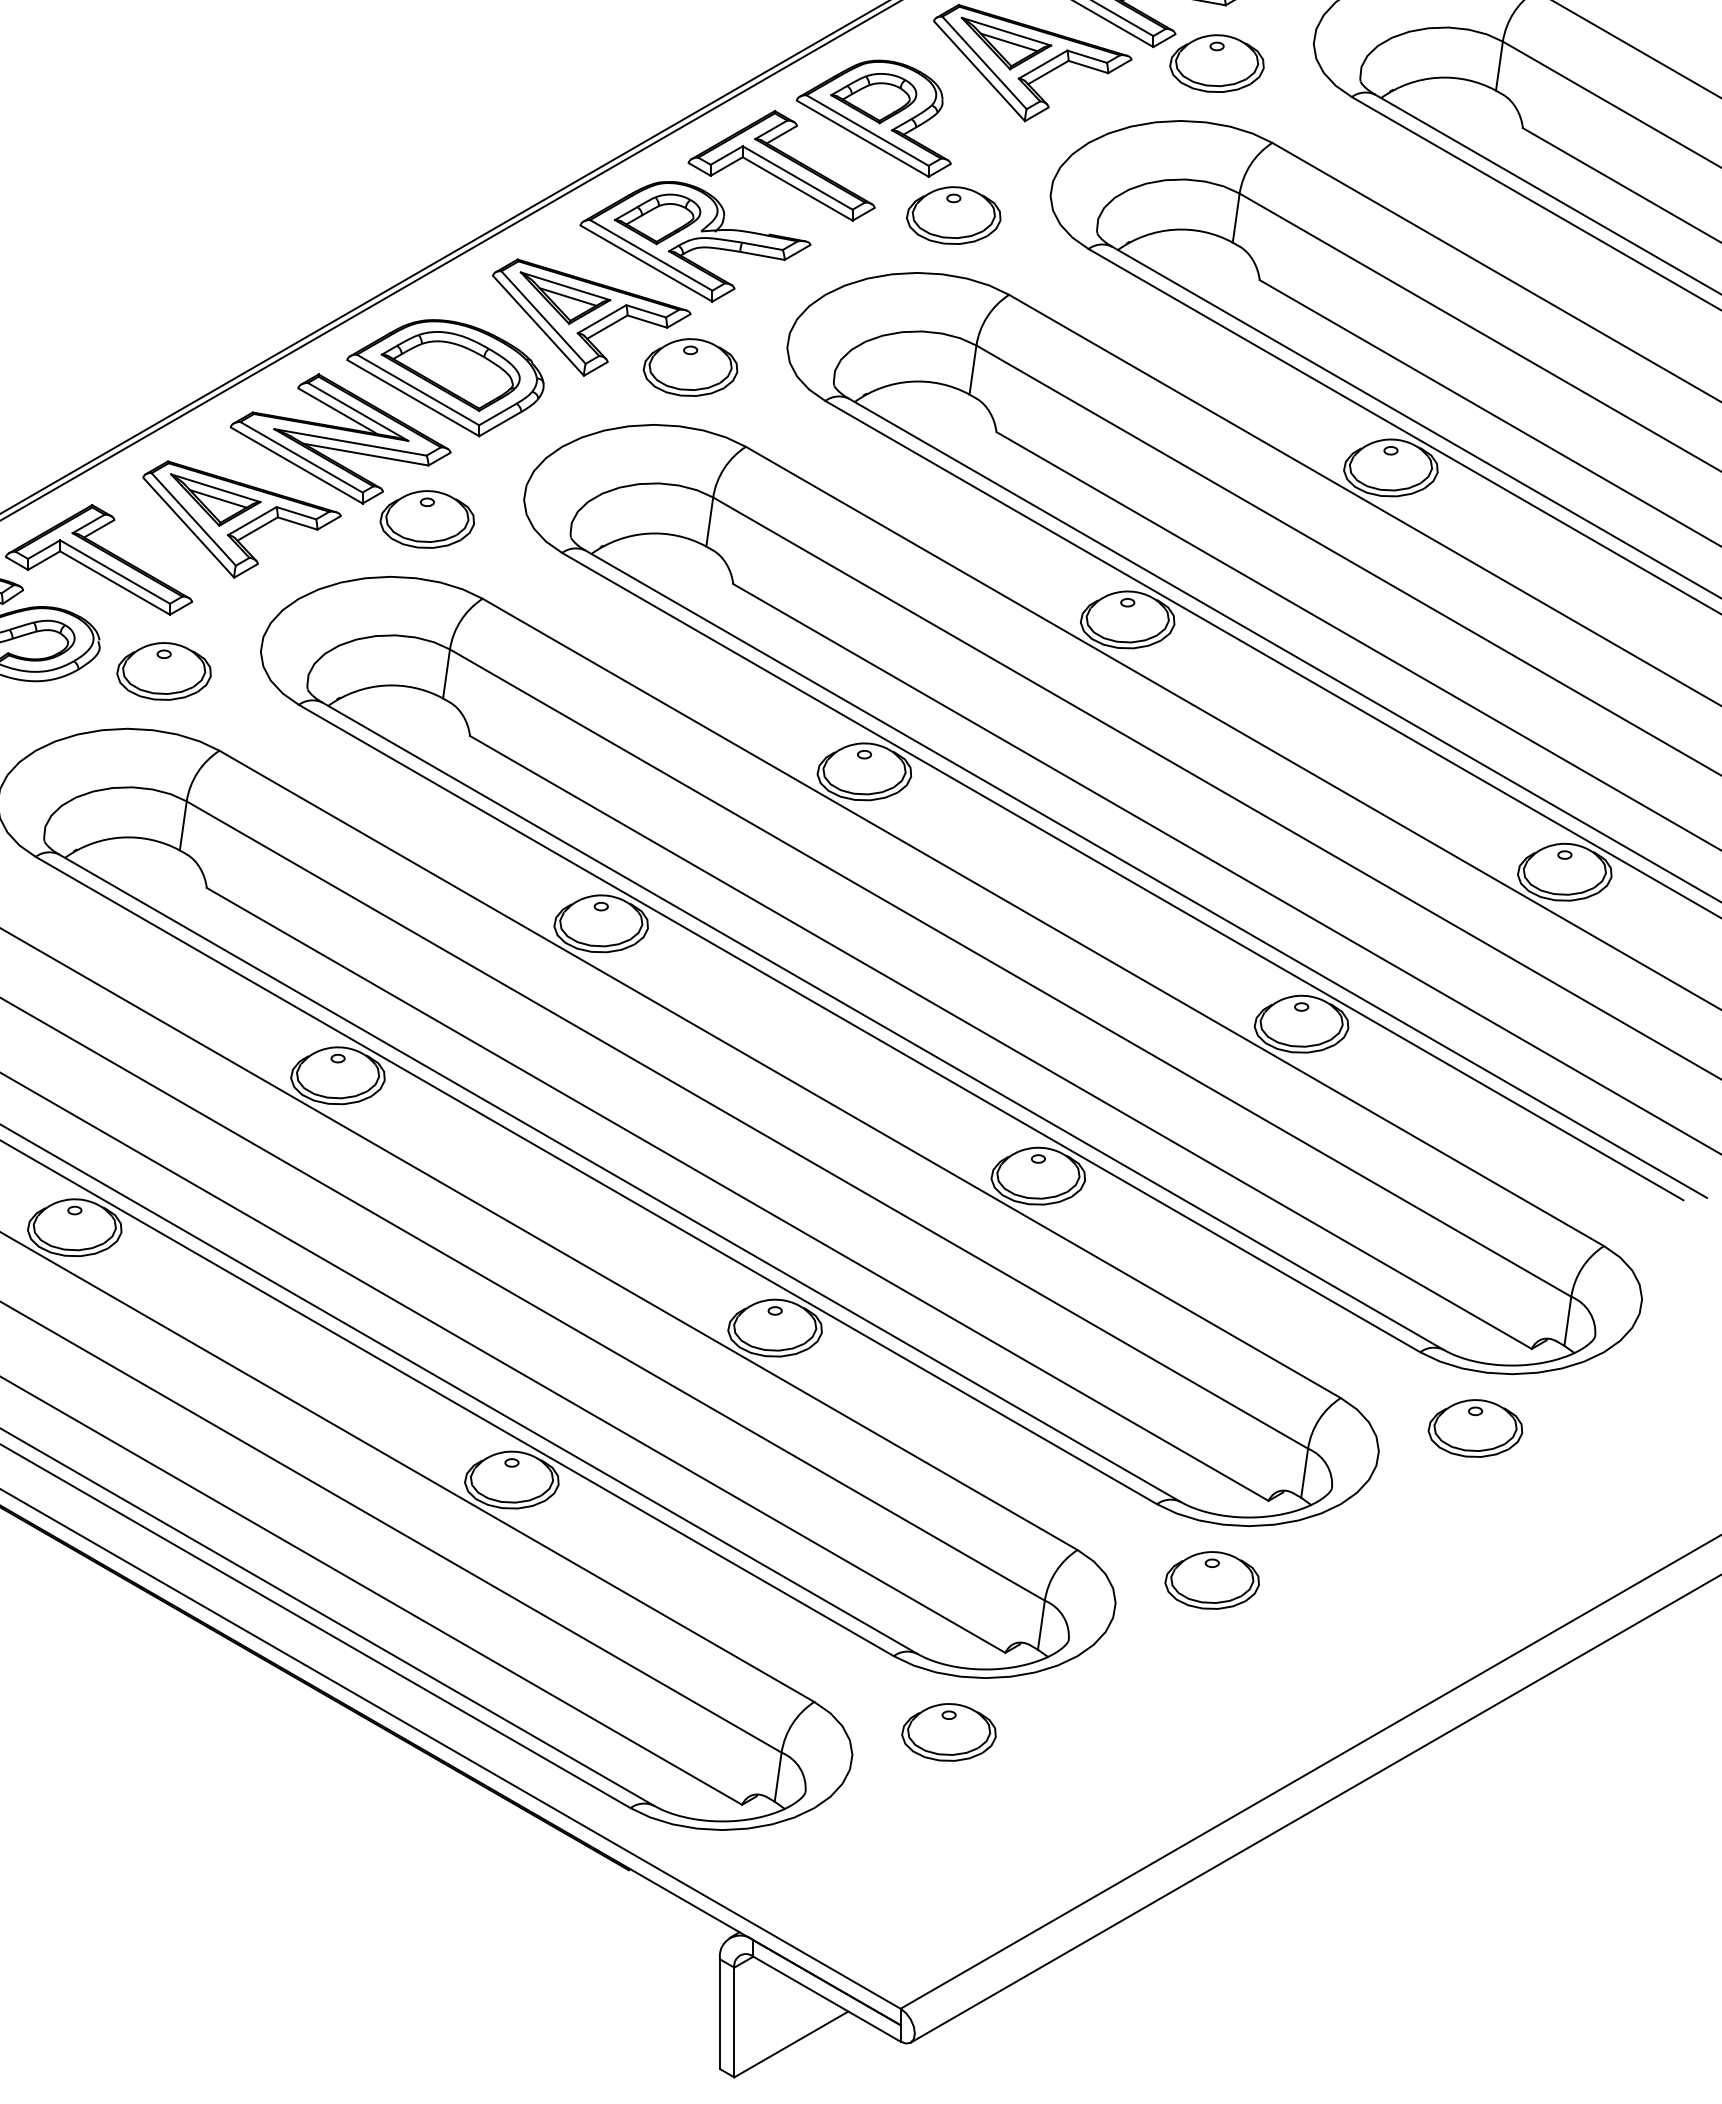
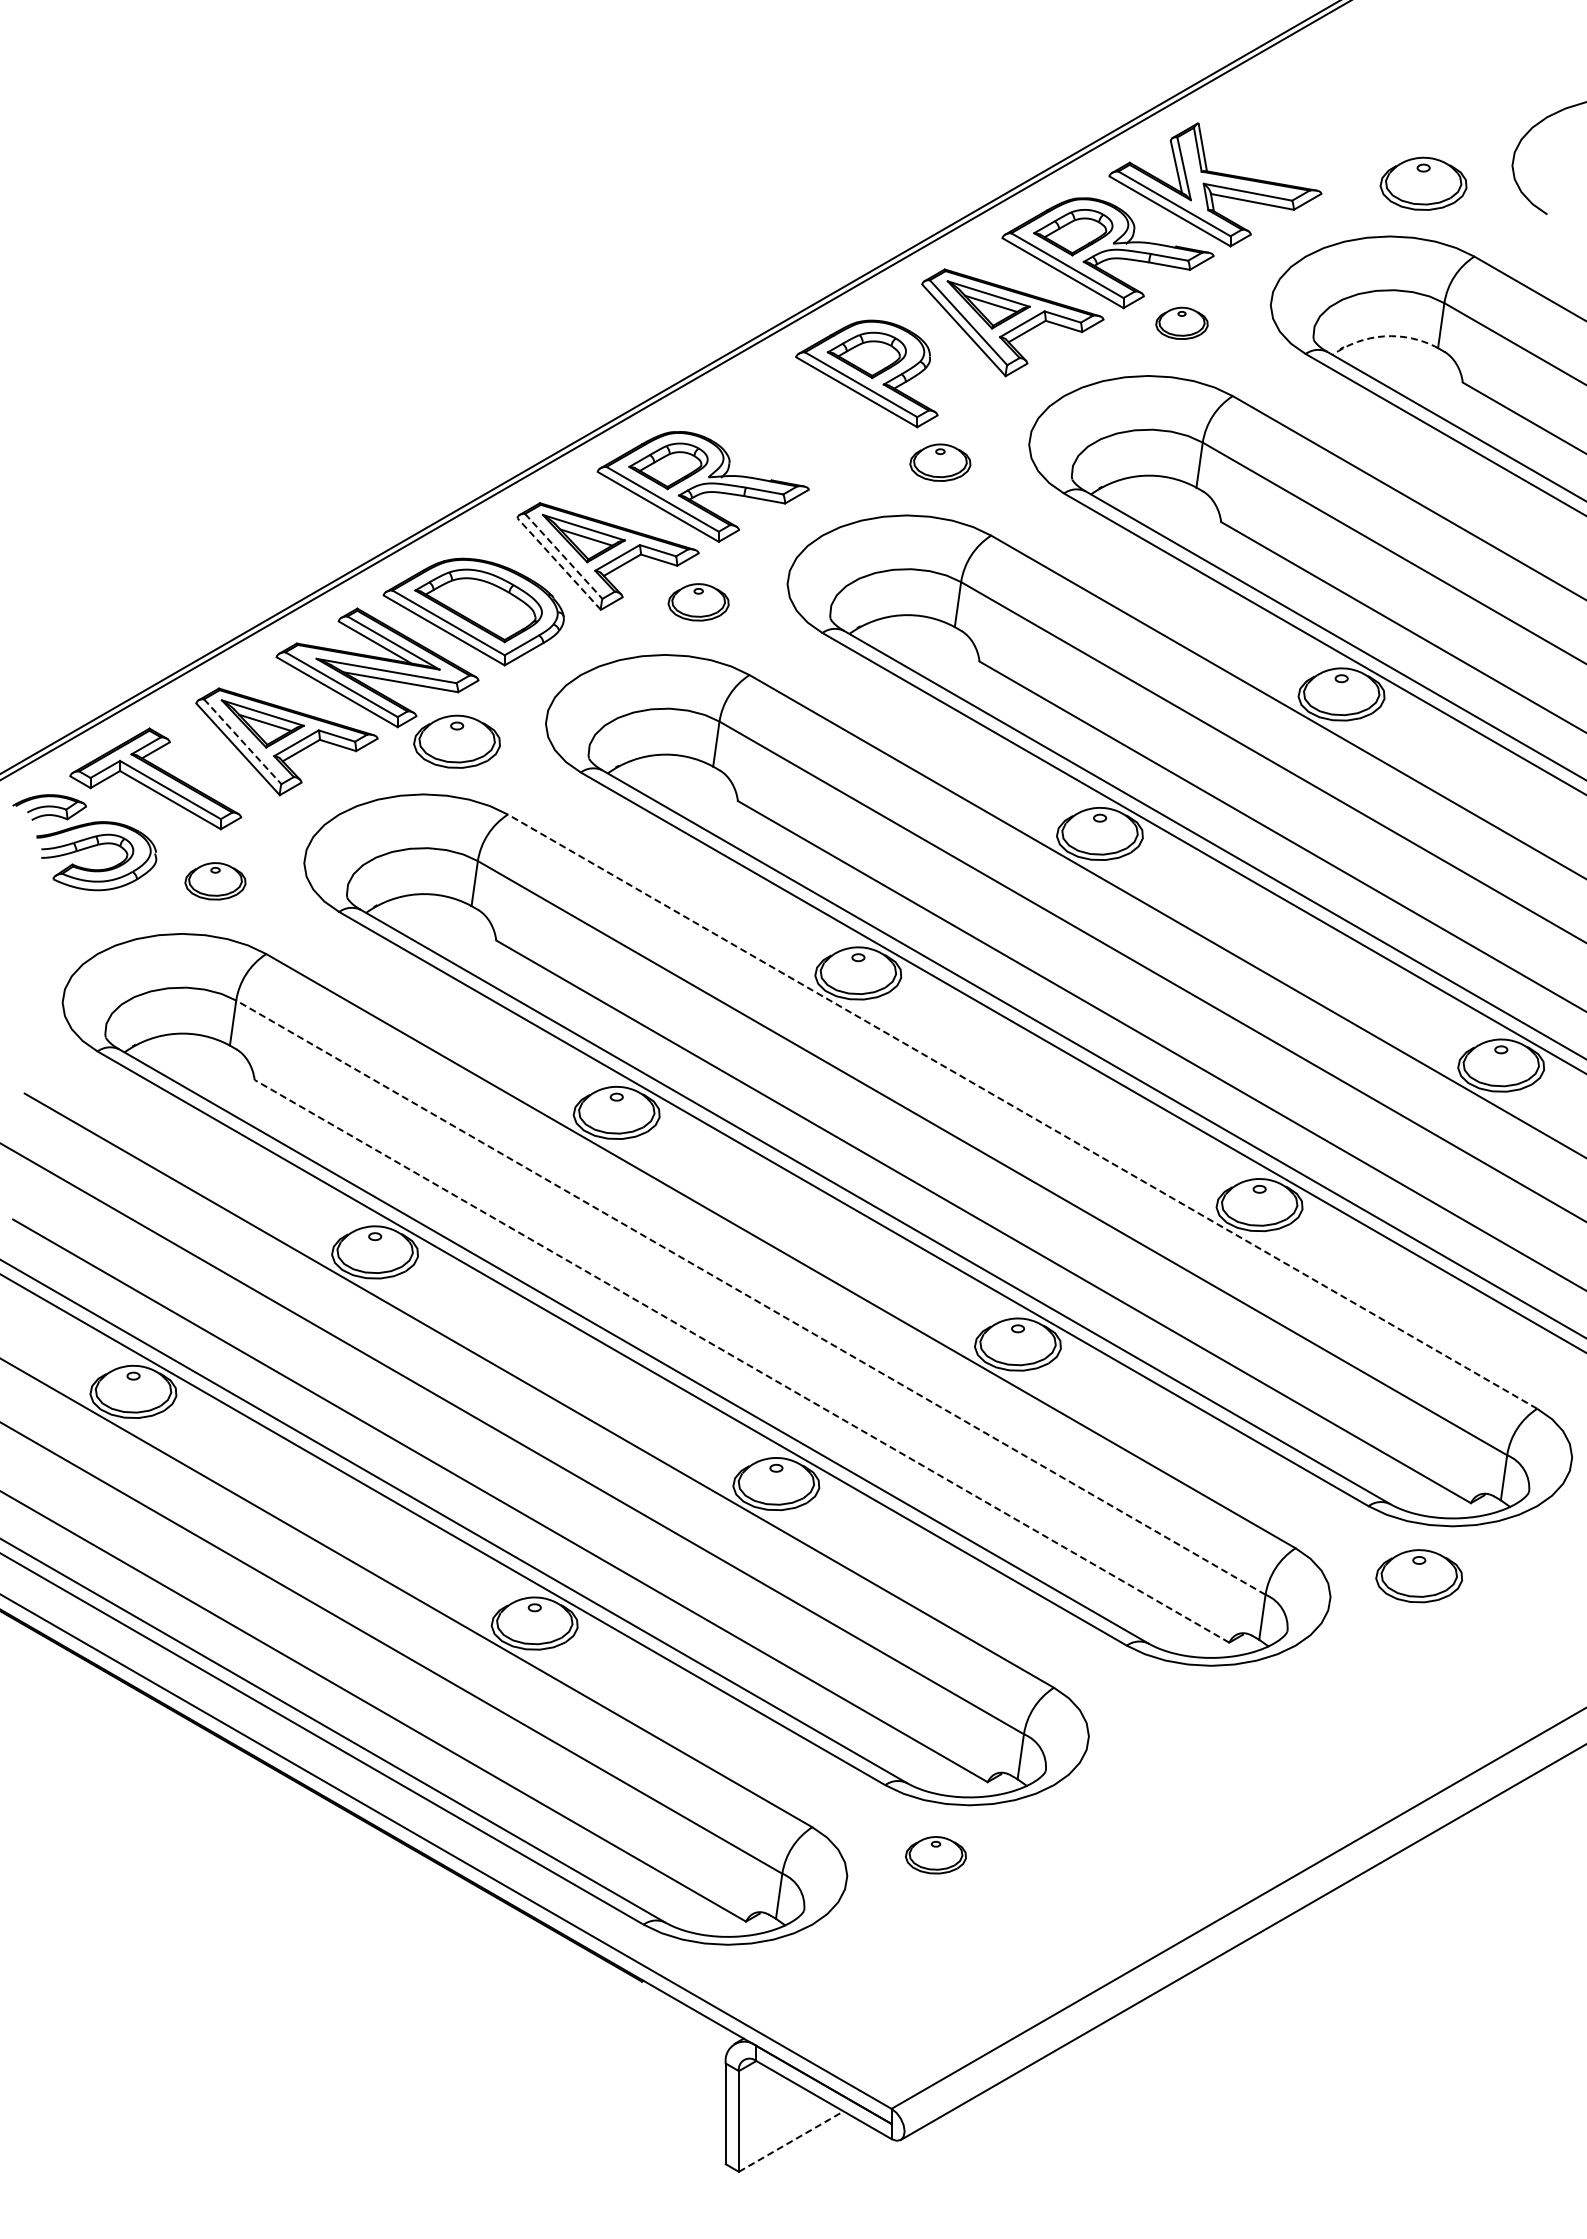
part: (1216, 63) -> (1181, 323), size x0.6
arc: (1437, 77) -> (1384, 336), solid -> dashed
part: (781, 165) -> (782, 416), removed
part: (953, 215) -> (940, 462), size x0.7
line: (544, 317) -> (564, 556), solid -> dashed
line: (538, 326) -> (559, 564), solid -> dashed
part: (690, 367) -> (698, 602), size x0.7
line: (194, 520) -> (243, 742), solid -> dashed
part: (164, 671) -> (215, 881), size x0.7
line: (1043, 922) -> (1022, 1111), solid -> dashed
line: (746, 1124) -> (750, 1297), solid -> dashed
line: (737, 1194) -> (741, 1361), solid -> dashed
part: (1212, 1580) -> (1177, 1715), removed
part: (948, 1732) -> (935, 1855), size x0.7
line: (791, 2044) -> (791, 2141), solid -> dashed

